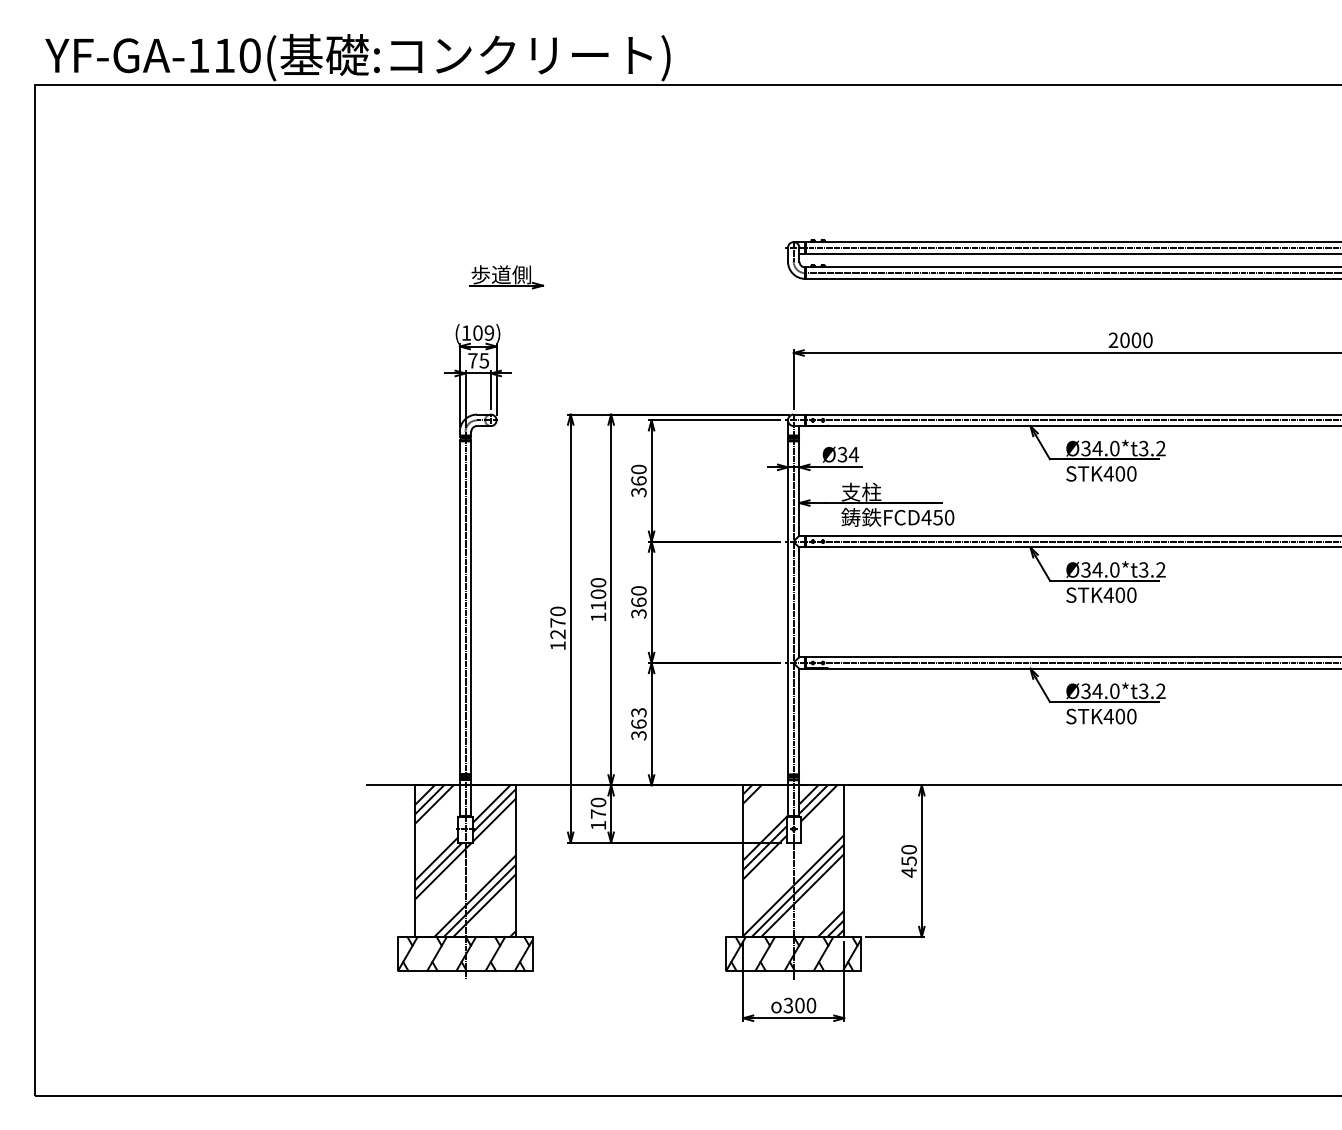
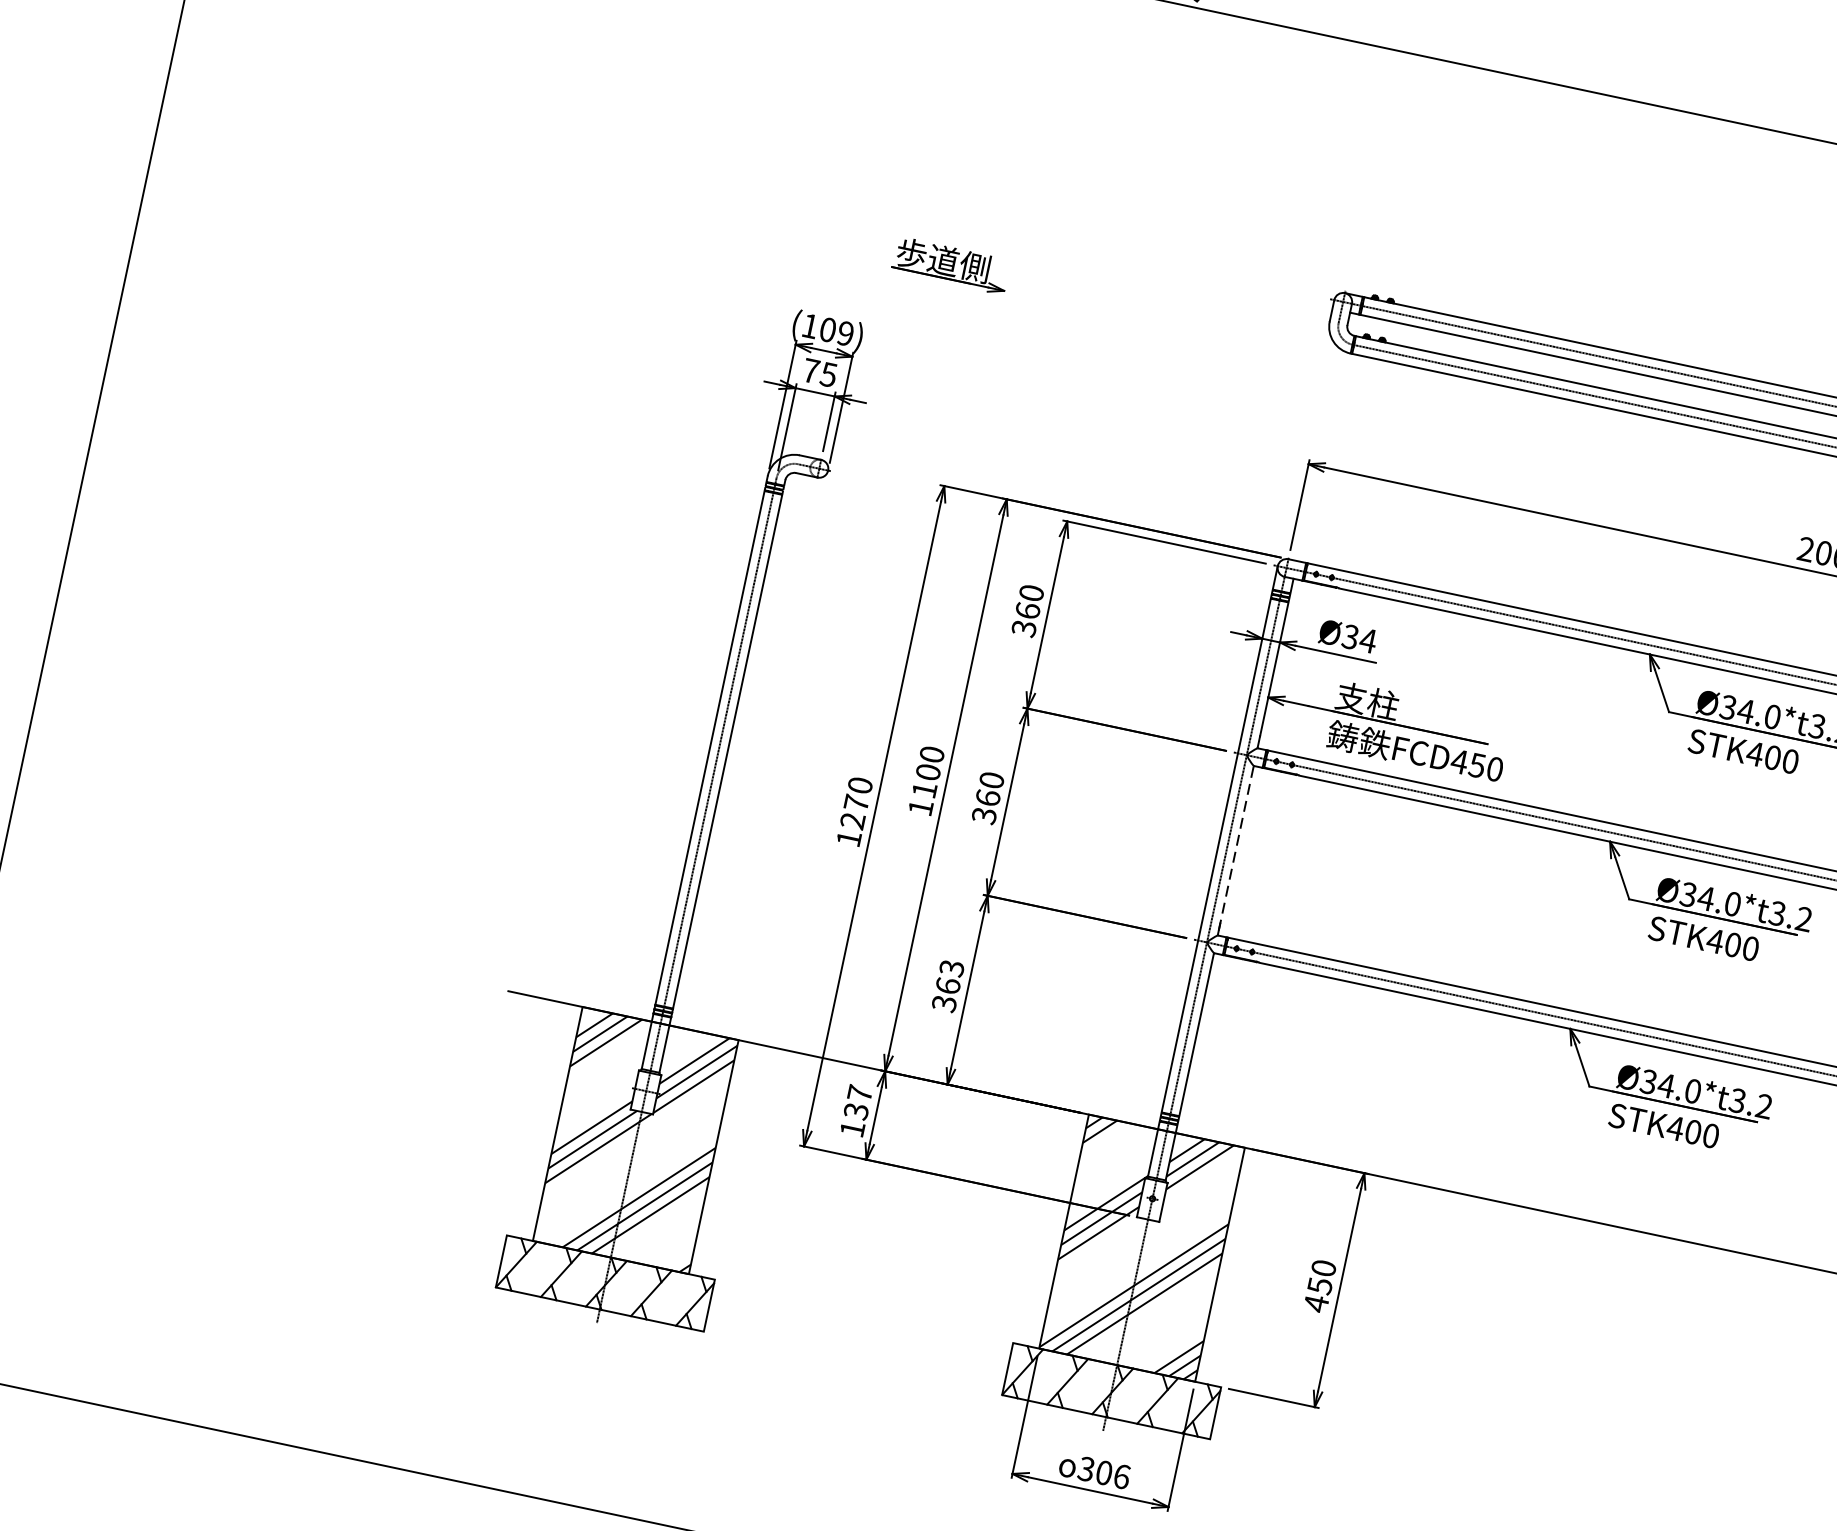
part: (506, 277) -> (950, 266), moved
line: (799, 602) -> (1235, 850), solid -> dashed
text: (598, 807) -> (858, 1101), 170 -> 137
text: (811, 1005) -> (1122, 1476), 300 -> 306

